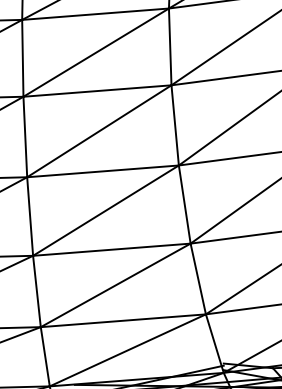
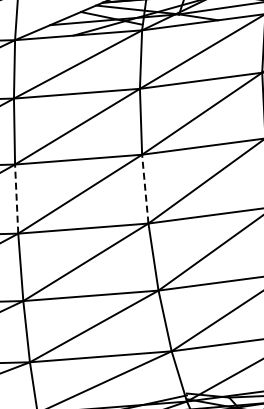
line: (175, 125) -> (145, 189), solid -> dashed
line: (25, 137) -> (16, 199), solid -> dashed

